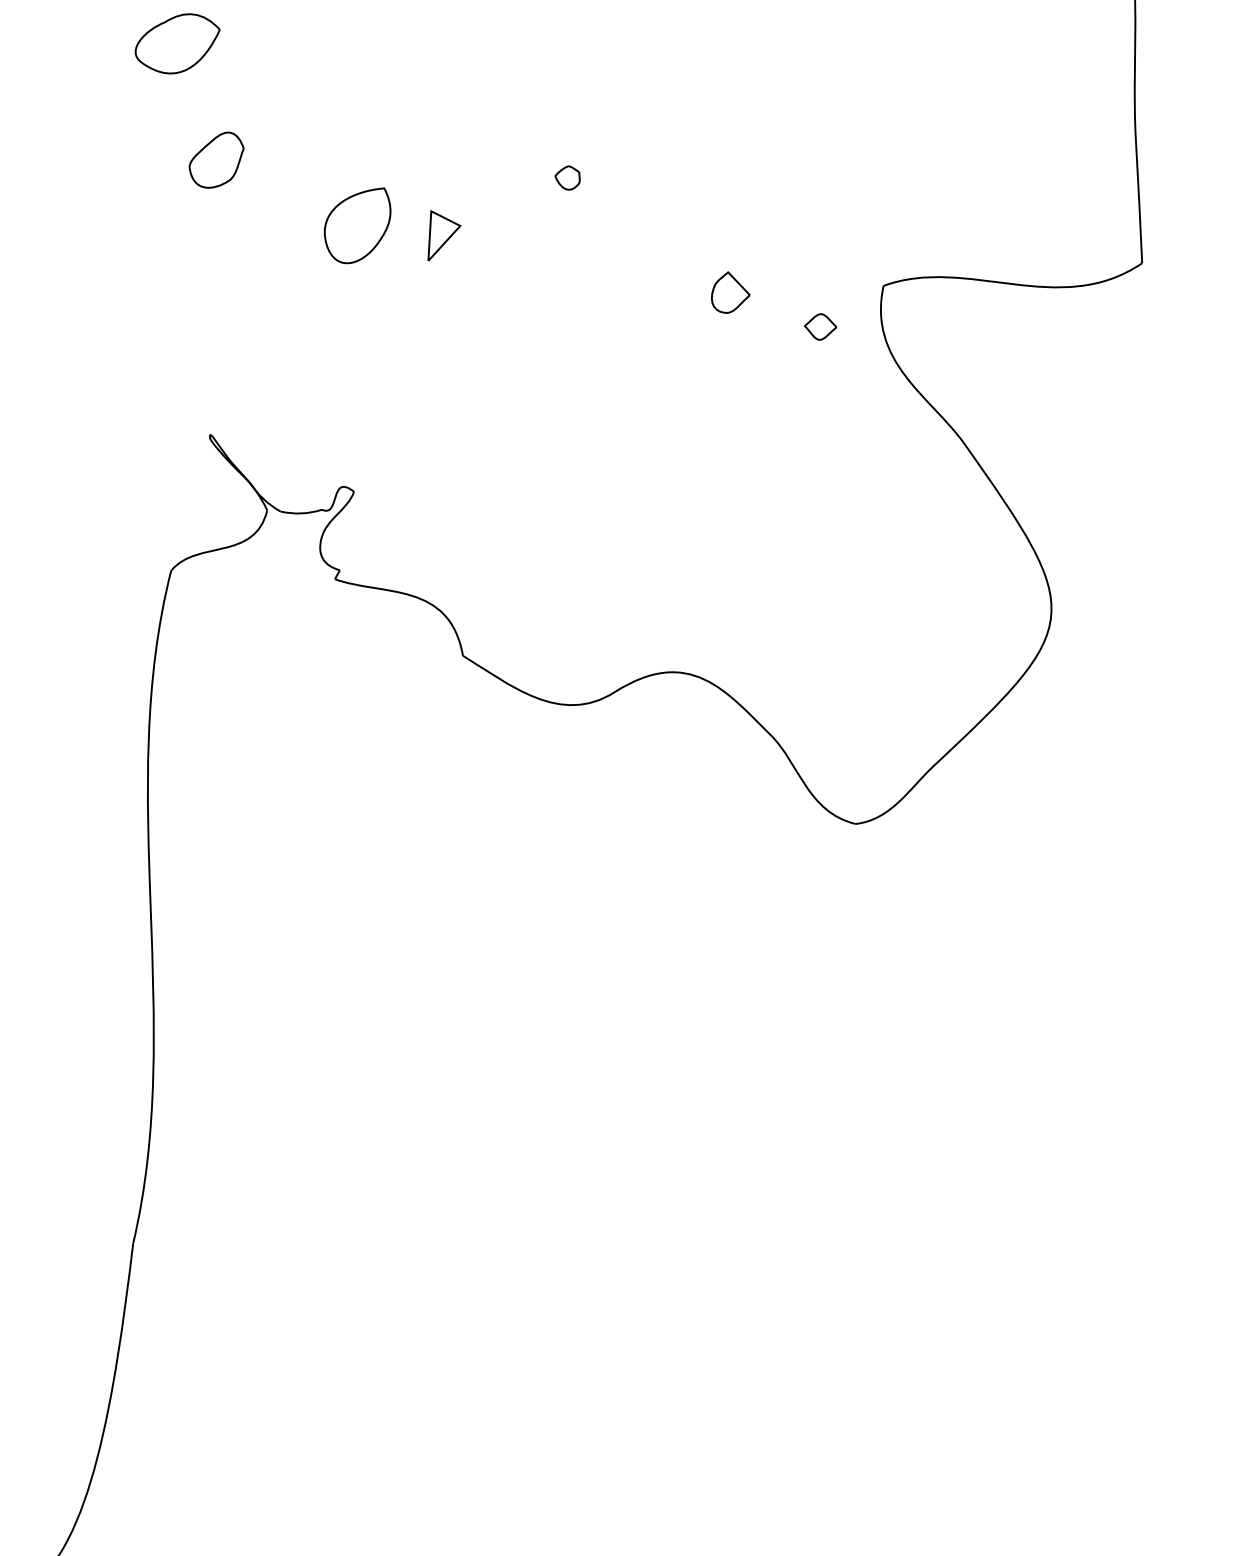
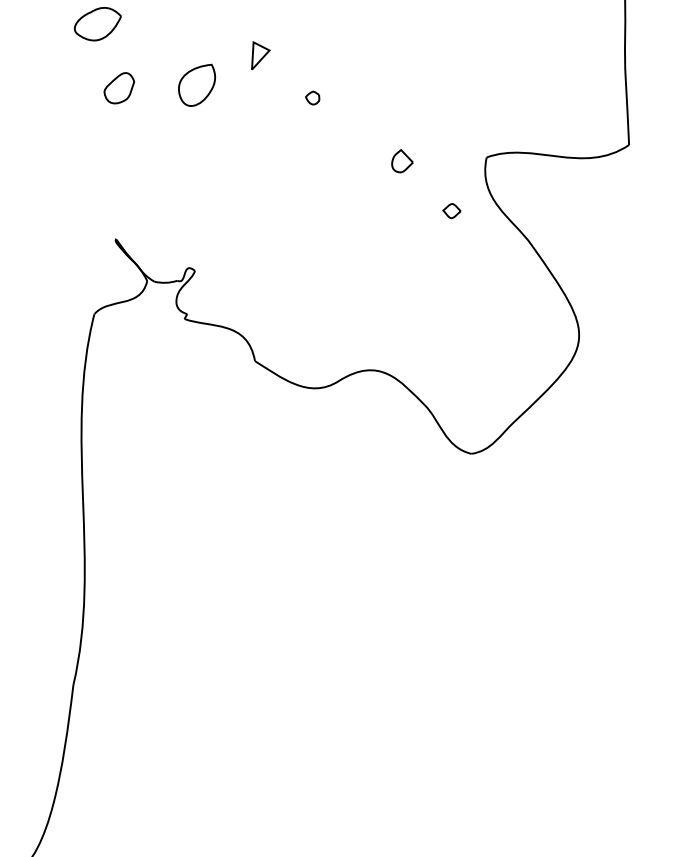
part: (356, 224) -> (196, 84), moved
part: (443, 235) -> (260, 55), moved
part: (819, 327) -> (451, 211), moved

